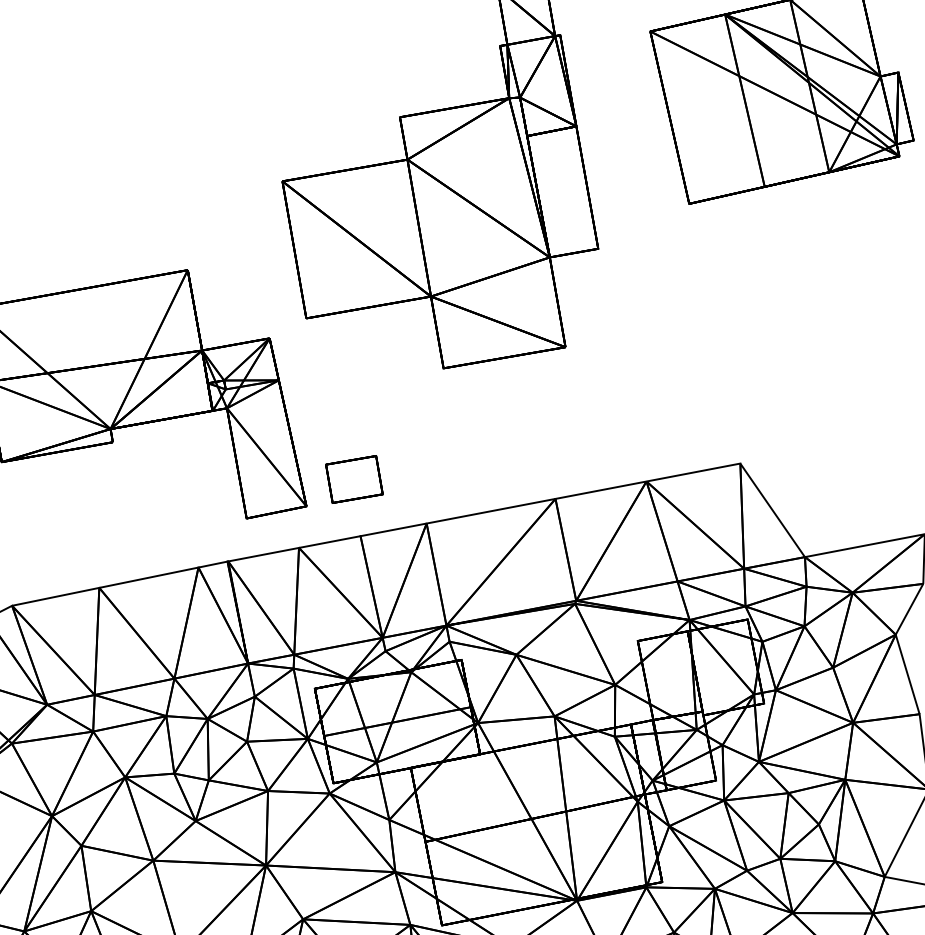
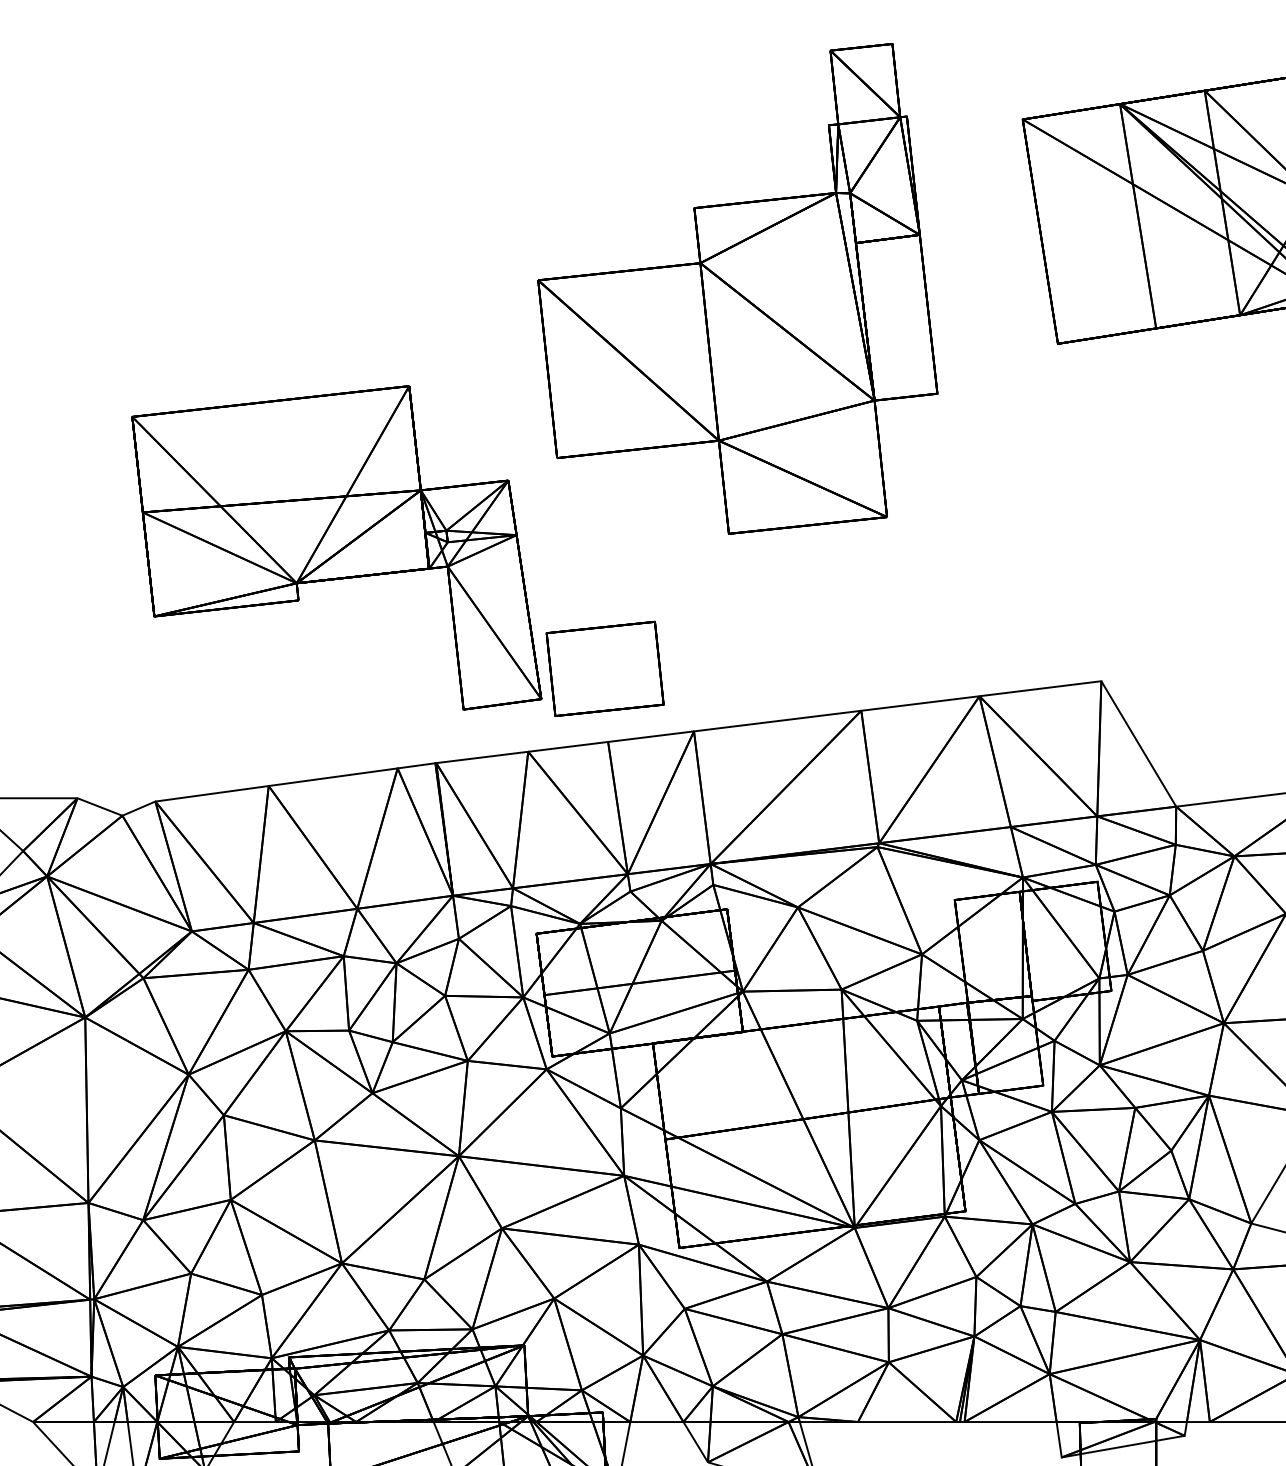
part: (353, 479) -> (604, 668), size x1.67

